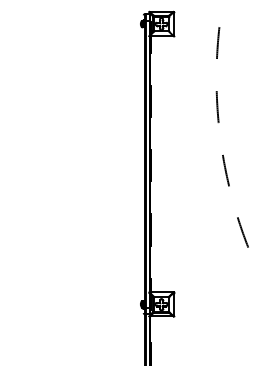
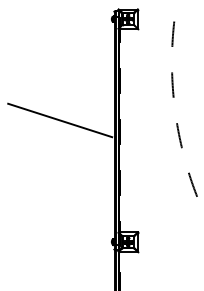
line: (76, 151) -> (60, 120), added

